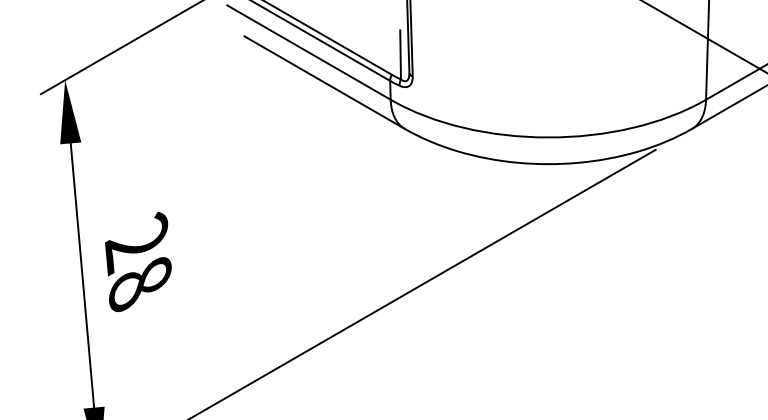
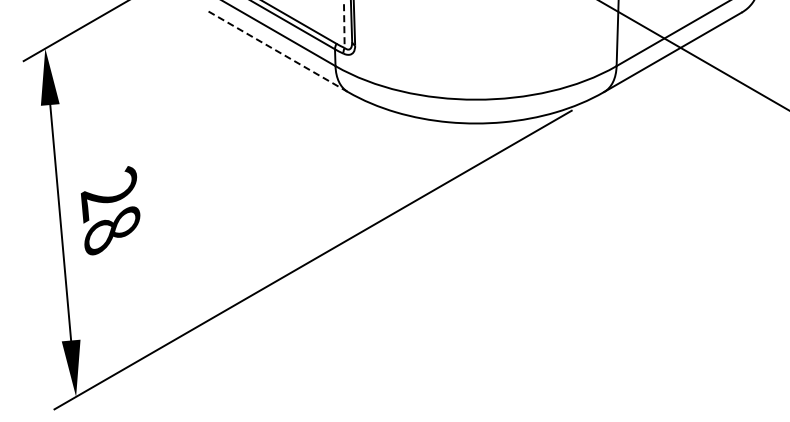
line: (400, 55) -> (344, 26), solid -> dashed
line: (324, 82) -> (276, 50), solid -> dashed

